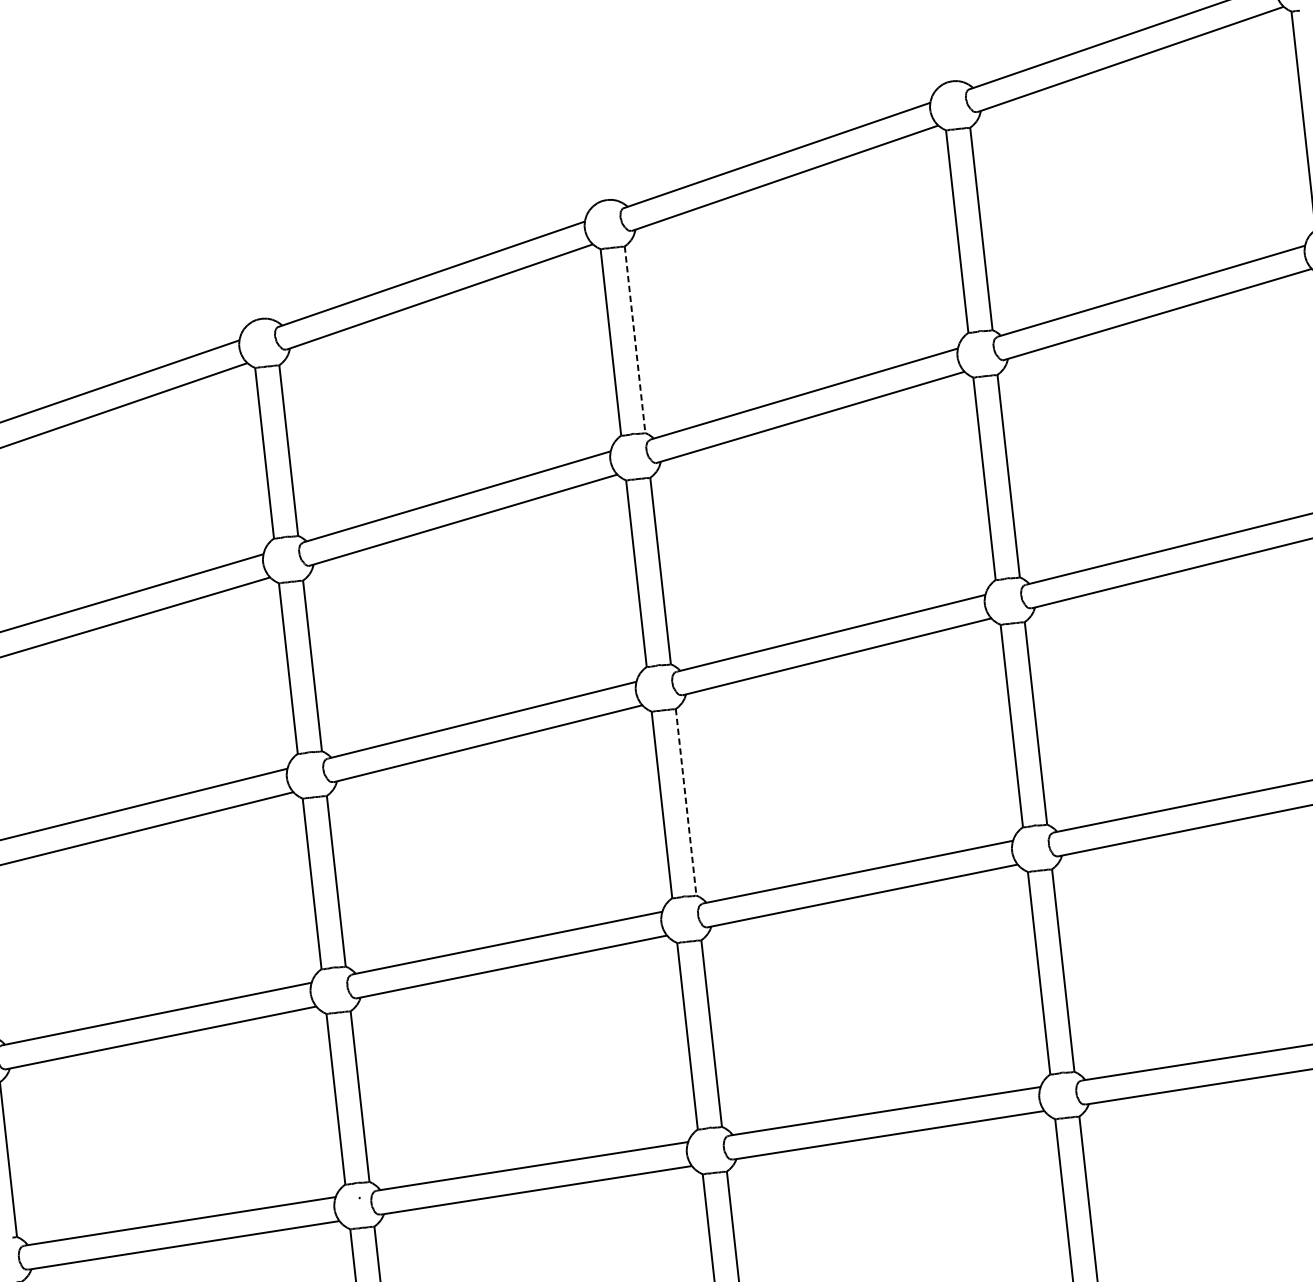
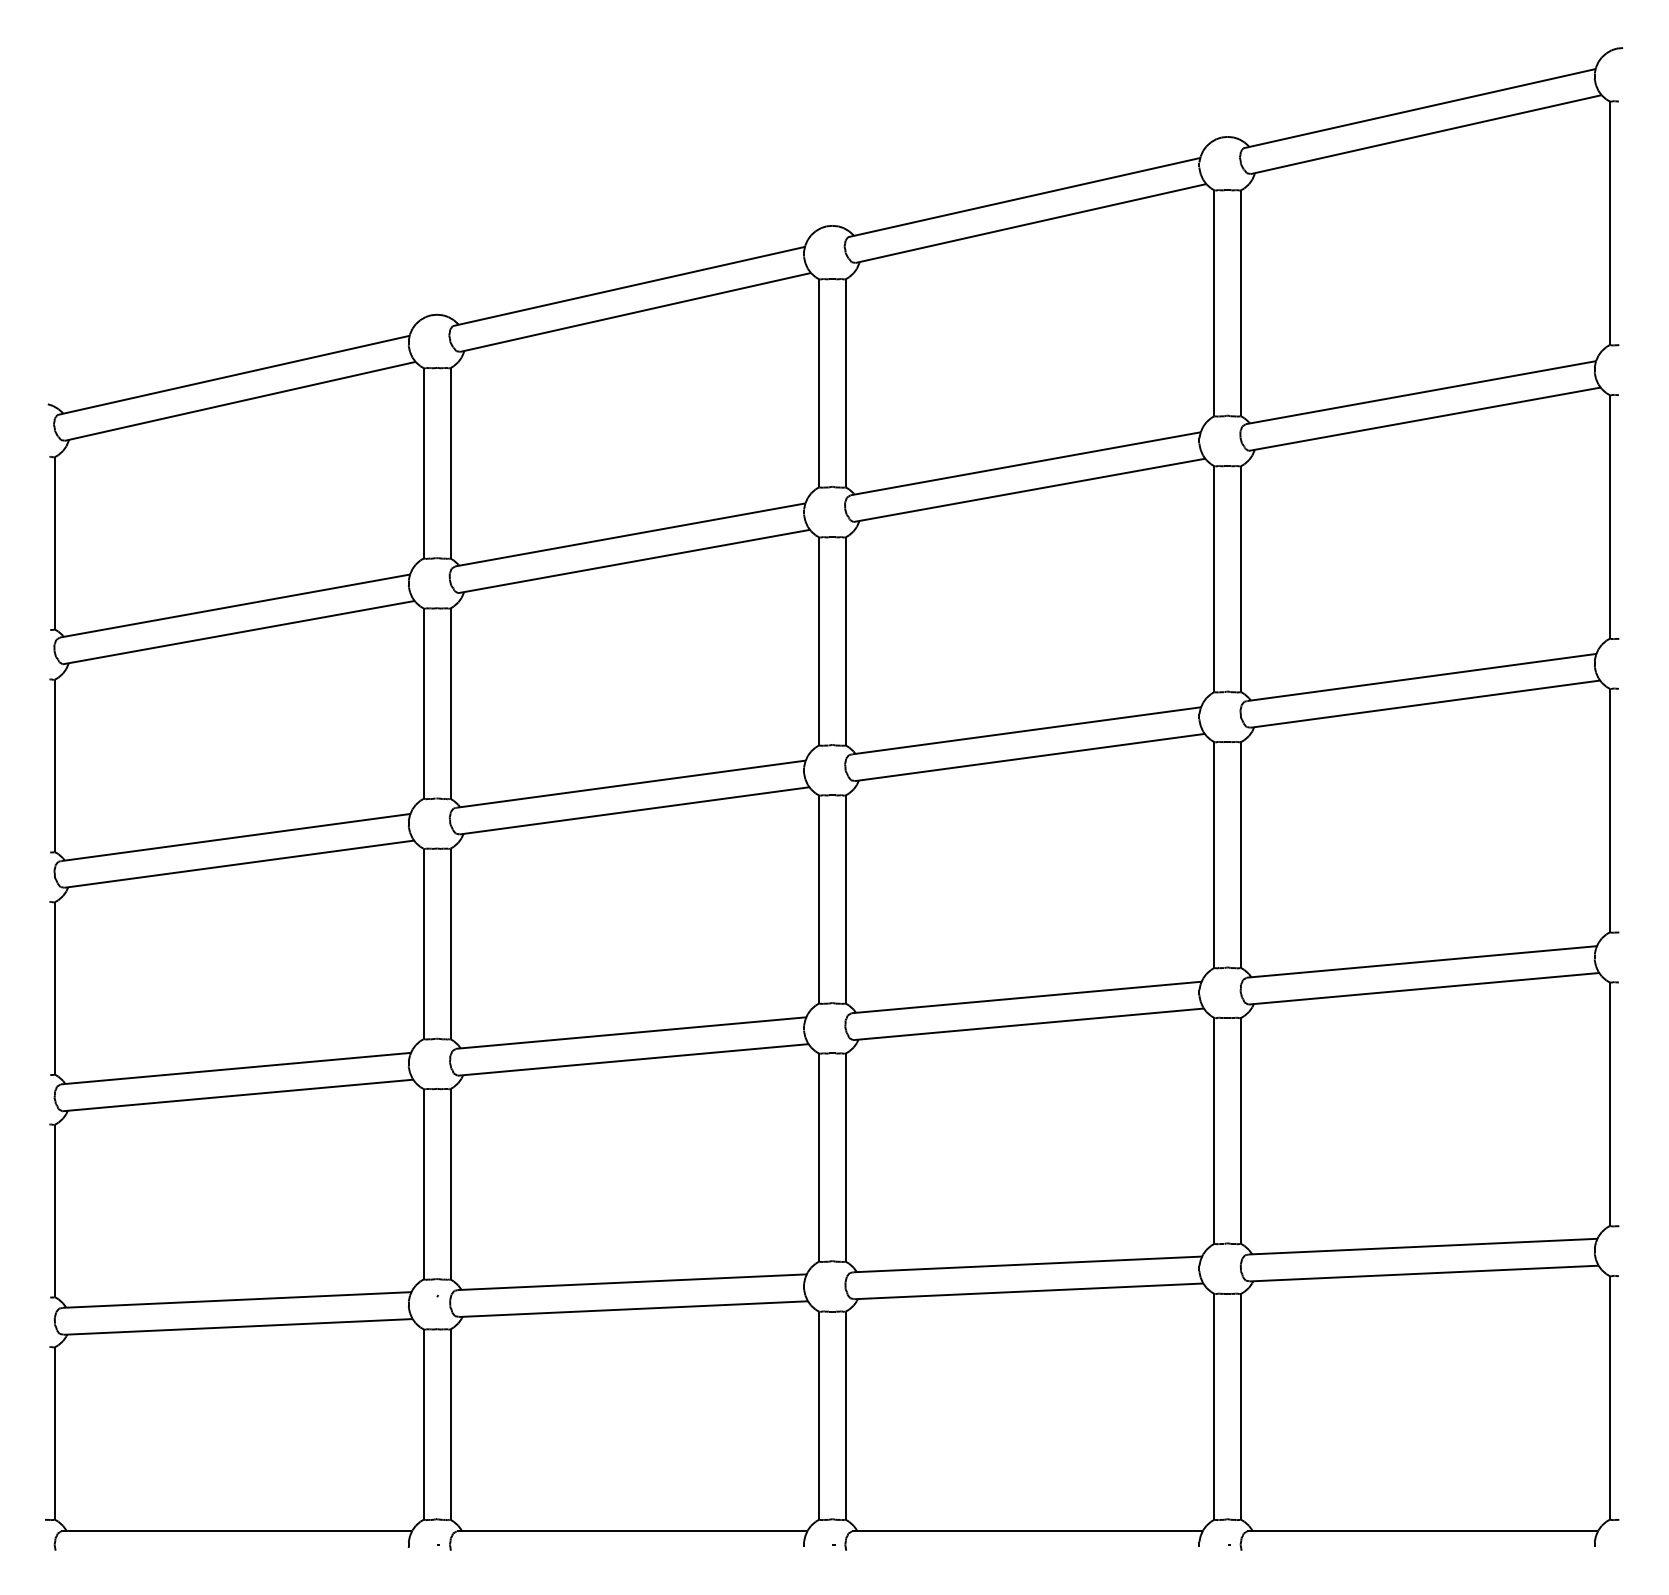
line: (634, 339) -> (845, 383), dashed -> solid
line: (685, 803) -> (845, 900), dashed -> solid

